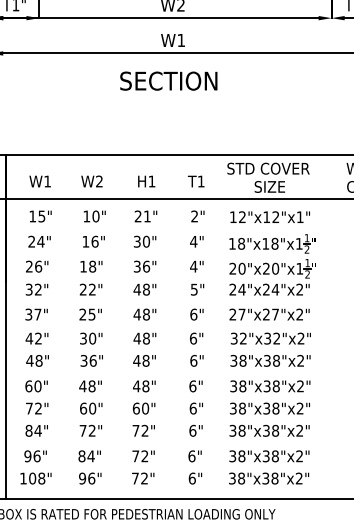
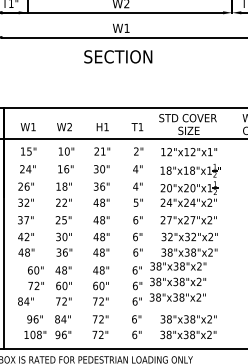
text: (36, 396) -> (35, 277), moved
text: (269, 407) -> (177, 281), moved
text: (36, 467) -> (35, 327), moved

